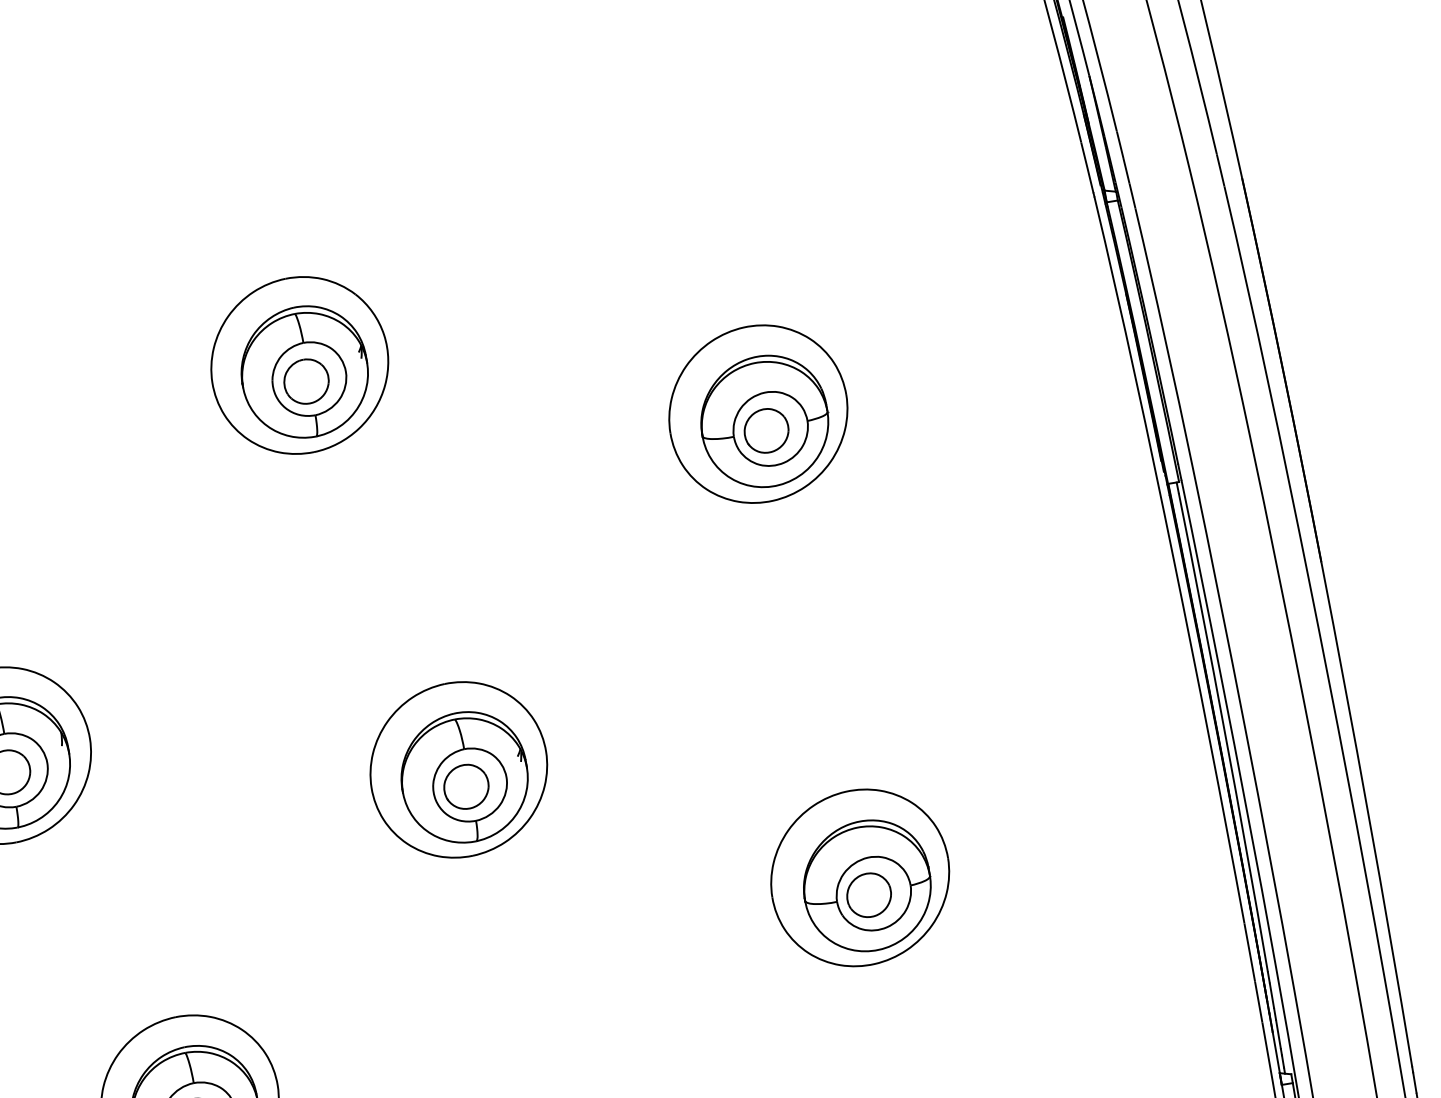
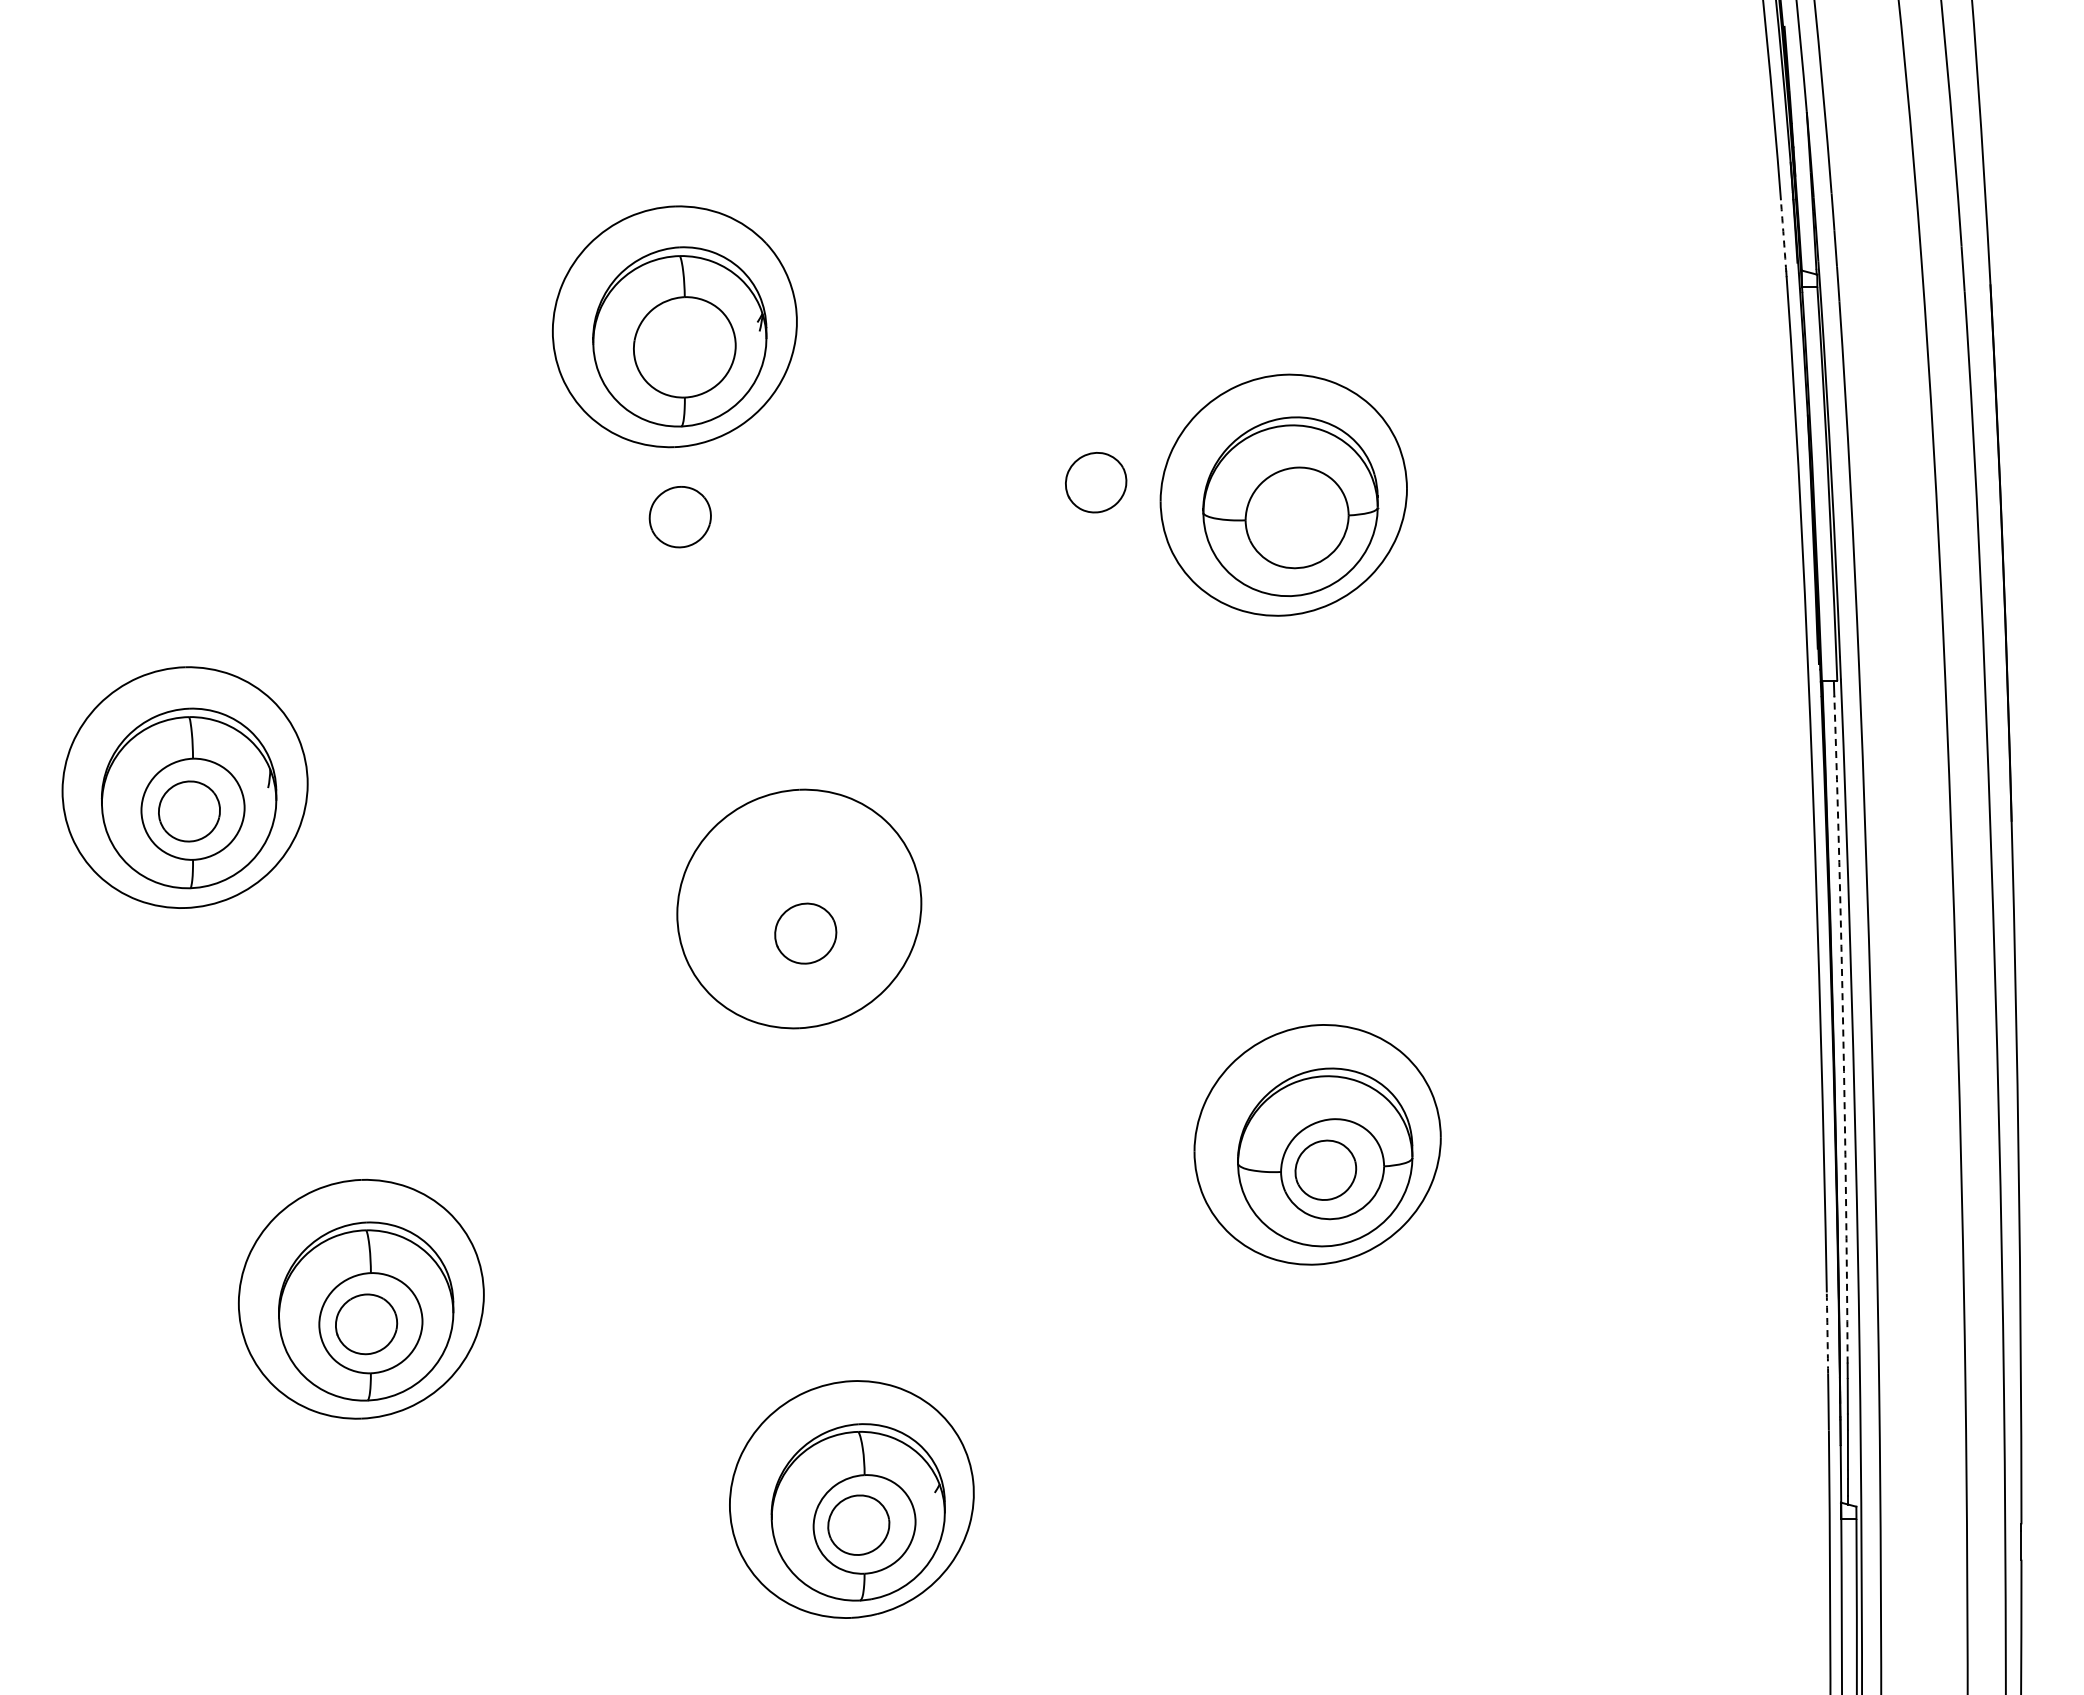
arc: (1087, 168) -> (1783, 236), solid -> dashed
part: (305, 381) -> (679, 517), moved
part: (766, 430) -> (1096, 482), moved
arc: (1225, 732) -> (1843, 1029), solid -> dashed
part: (463, 777) -> (804, 920), removed
arc: (1249, 952) -> (1827, 1332), solid -> dashed

